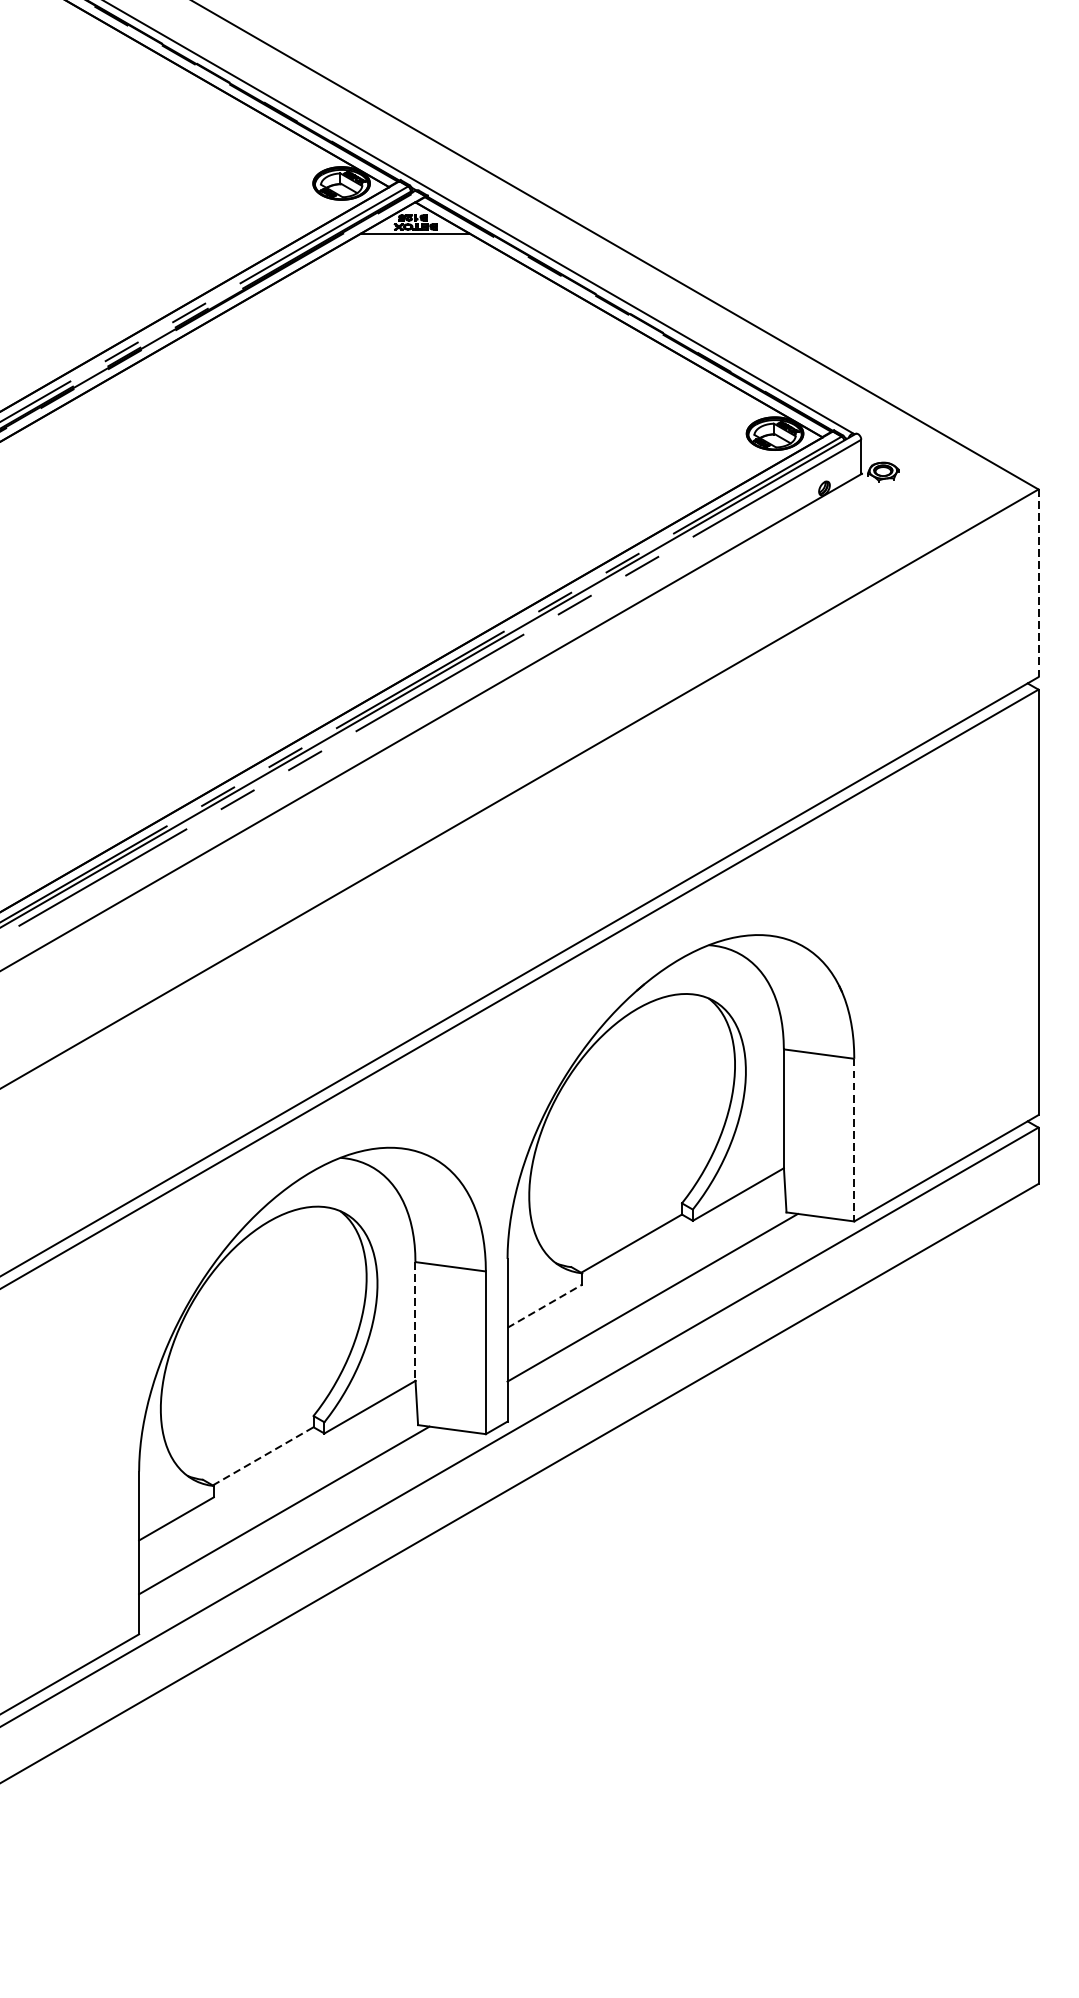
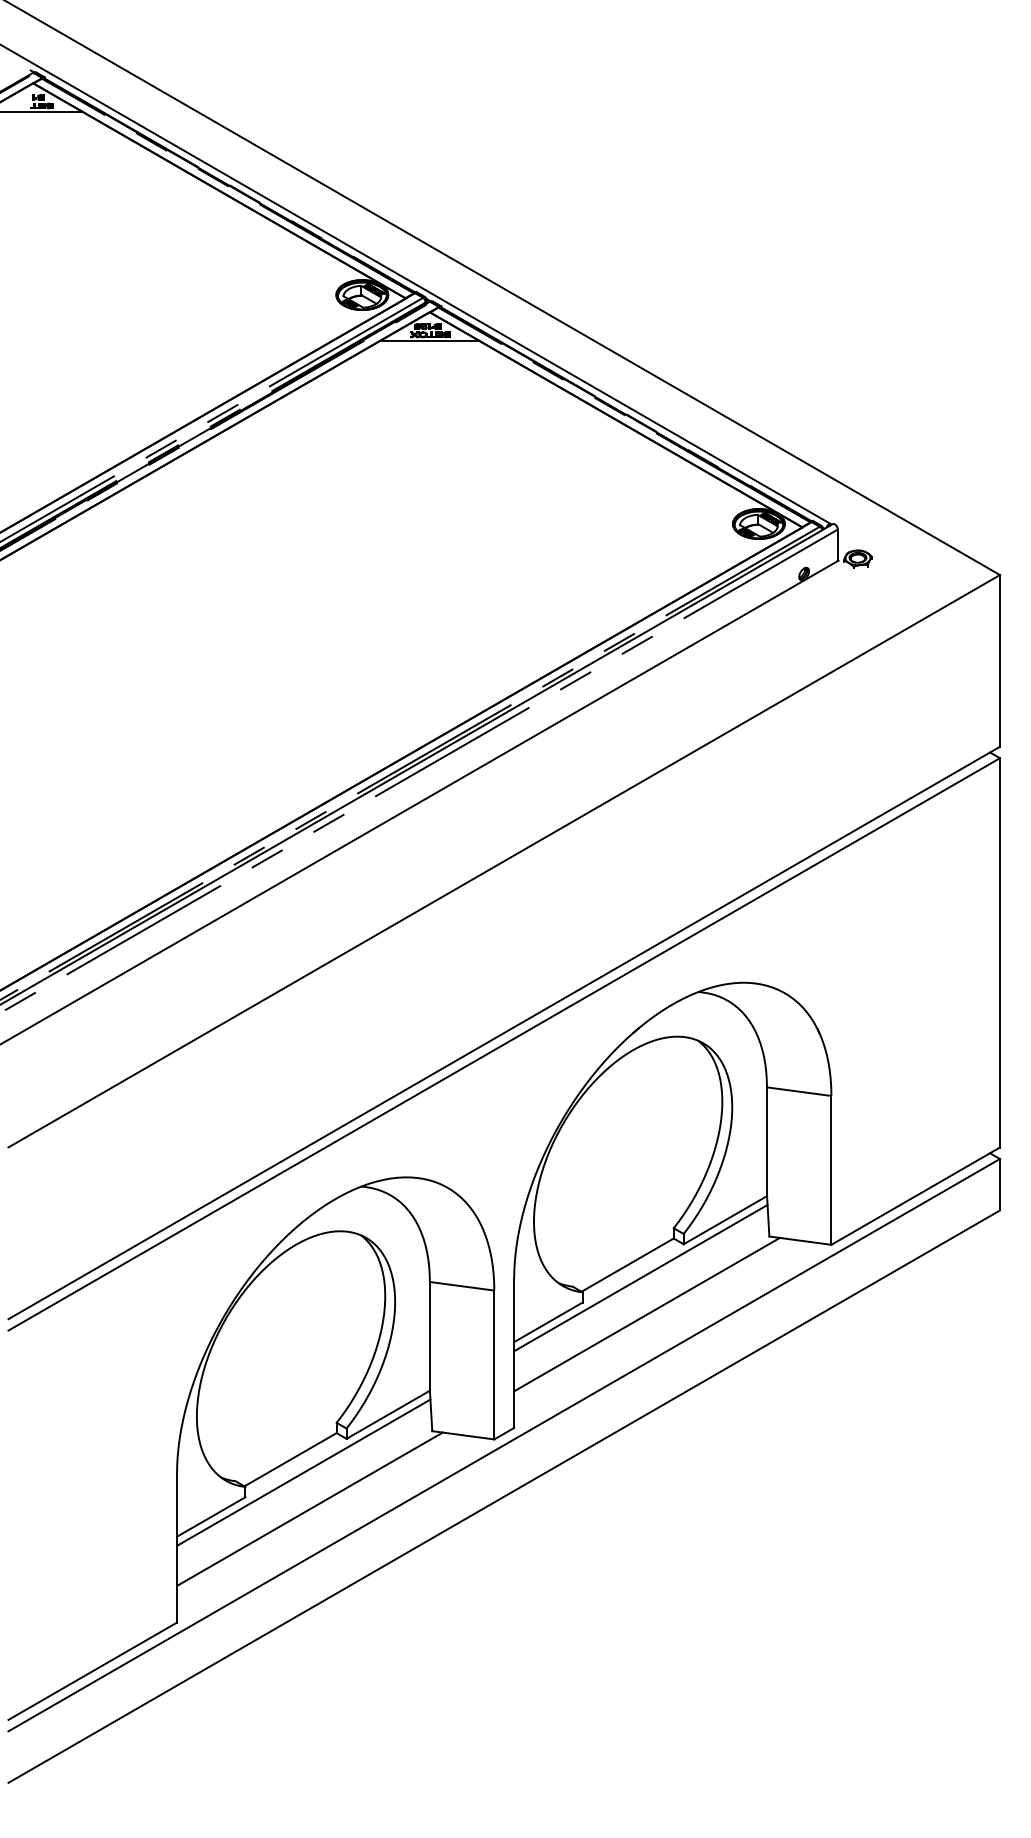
line: (1037, 582) -> (999, 660), dashed -> solid
line: (854, 1140) -> (831, 1170), dashed -> solid
line: (645, 1257) -> (640, 1277), added
line: (545, 1306) -> (548, 1322), dashed -> solid
line: (415, 1321) -> (429, 1336), dashed -> solid
line: (263, 1456) -> (290, 1459), dashed -> solid
line: (277, 1470) -> (303, 1472), added

